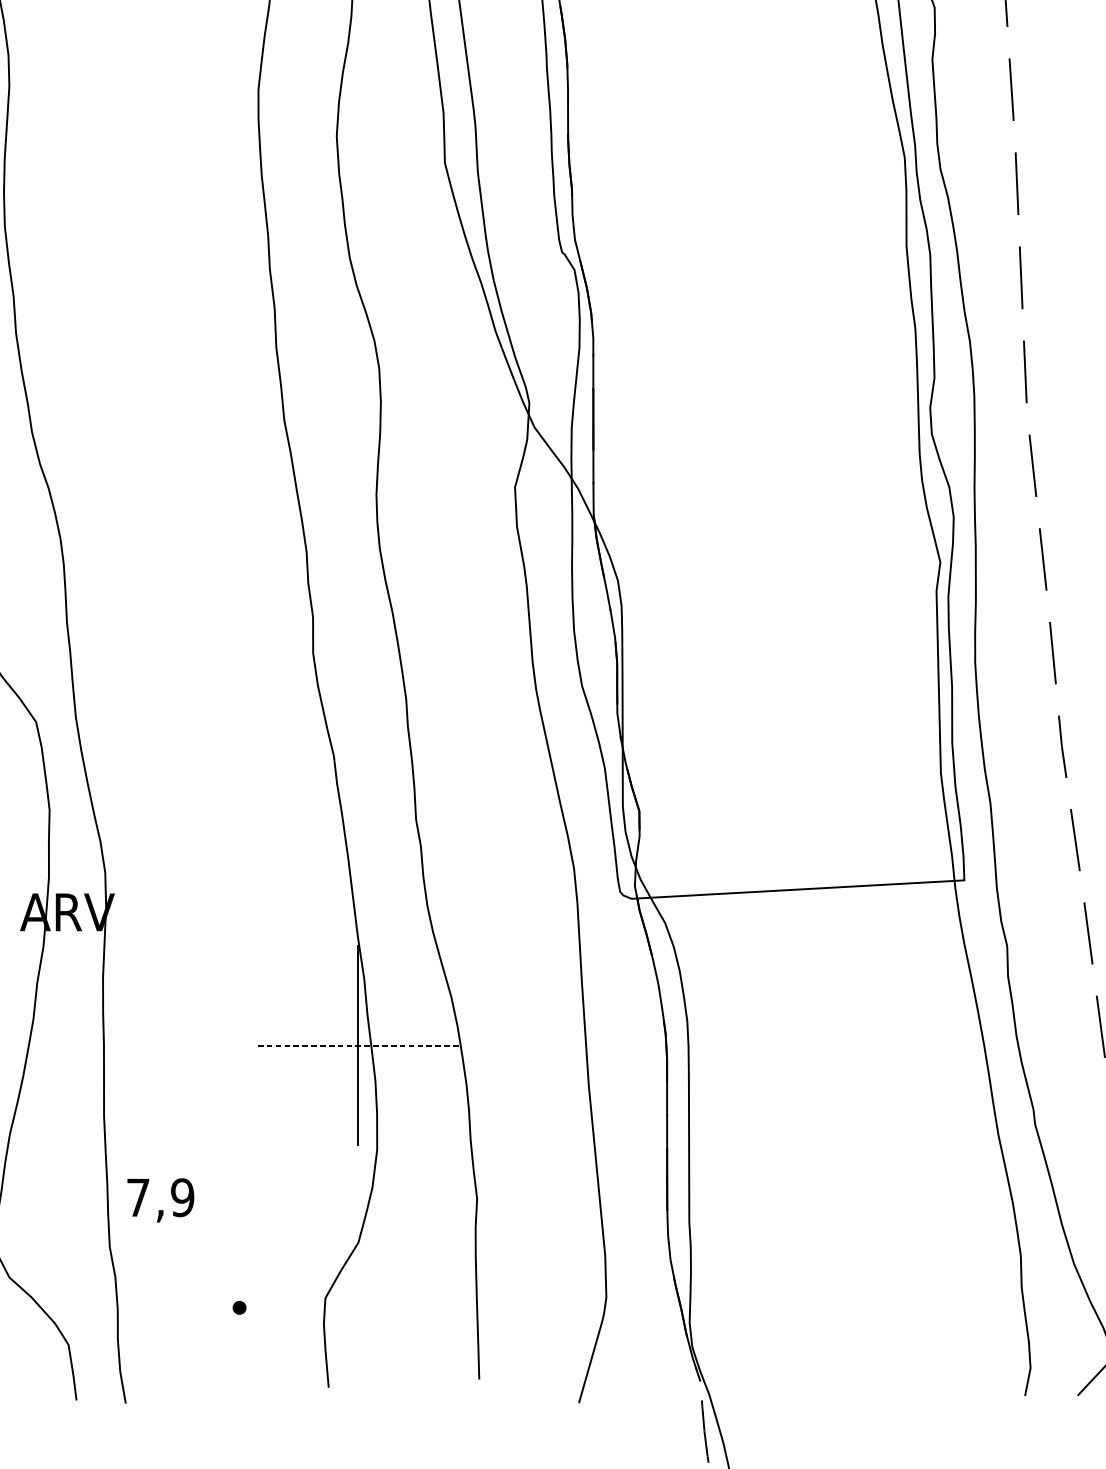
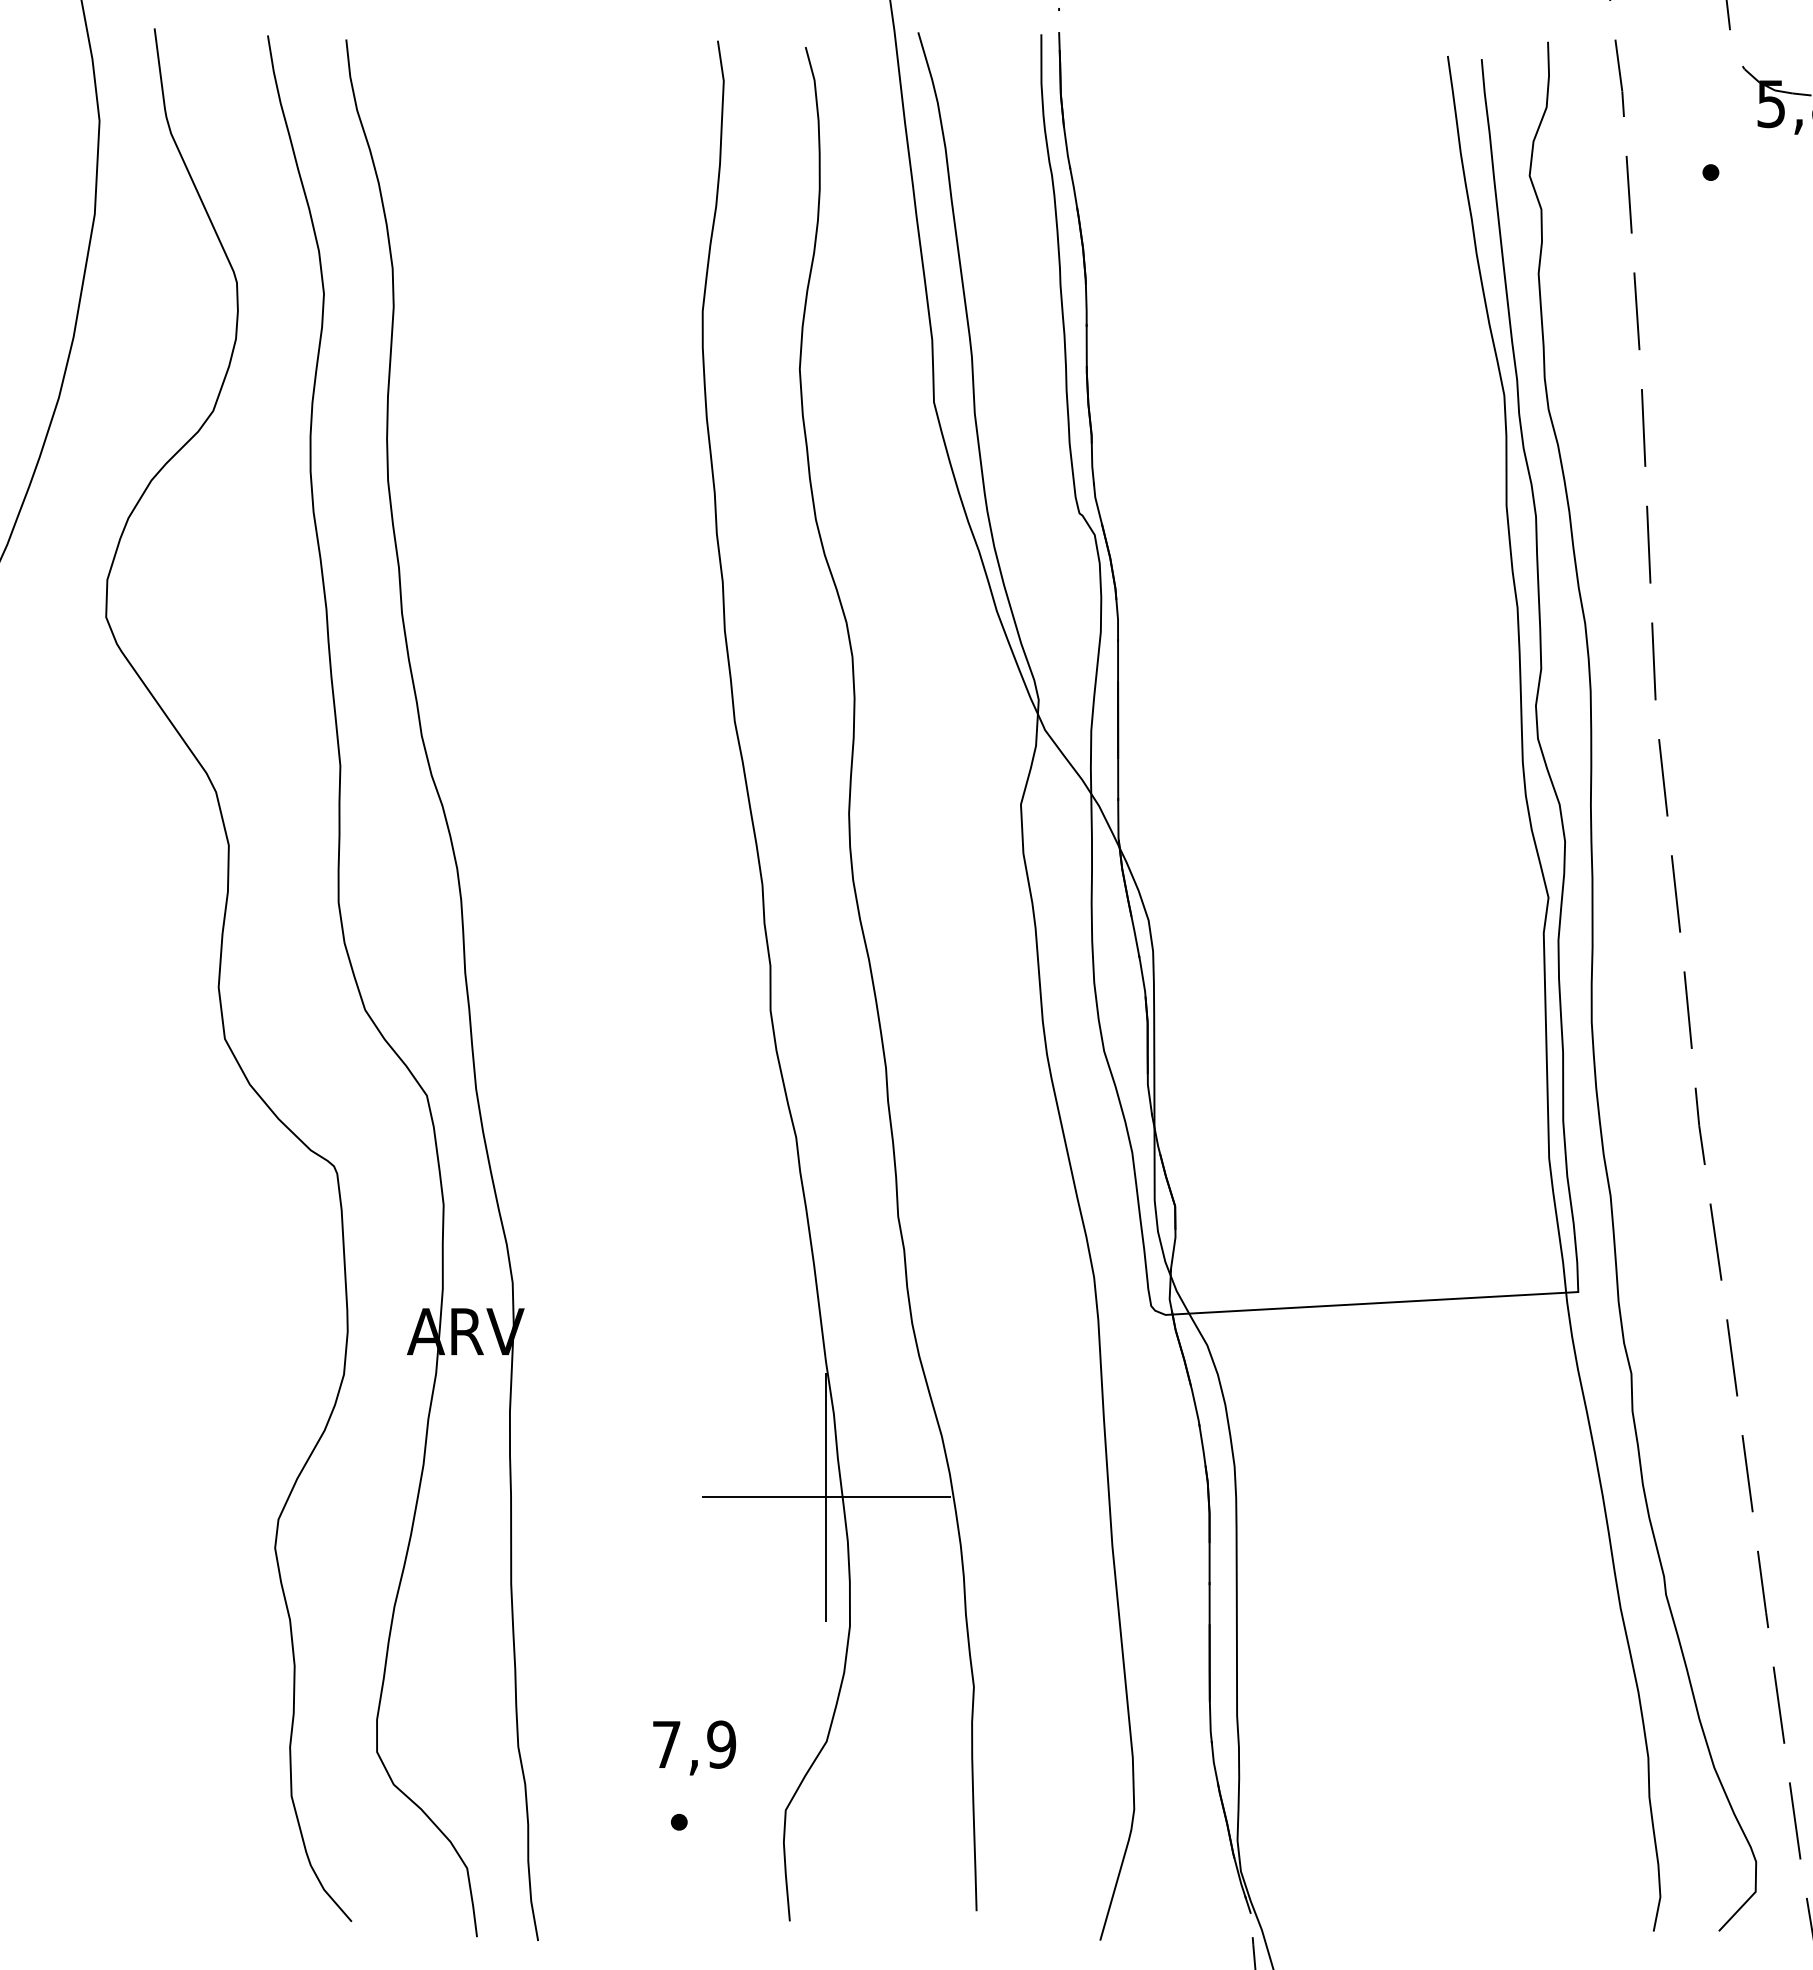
line: (358, 1045) -> (826, 1497), dashed -> solid
text: (160, 1199) -> (694, 1747), moved

